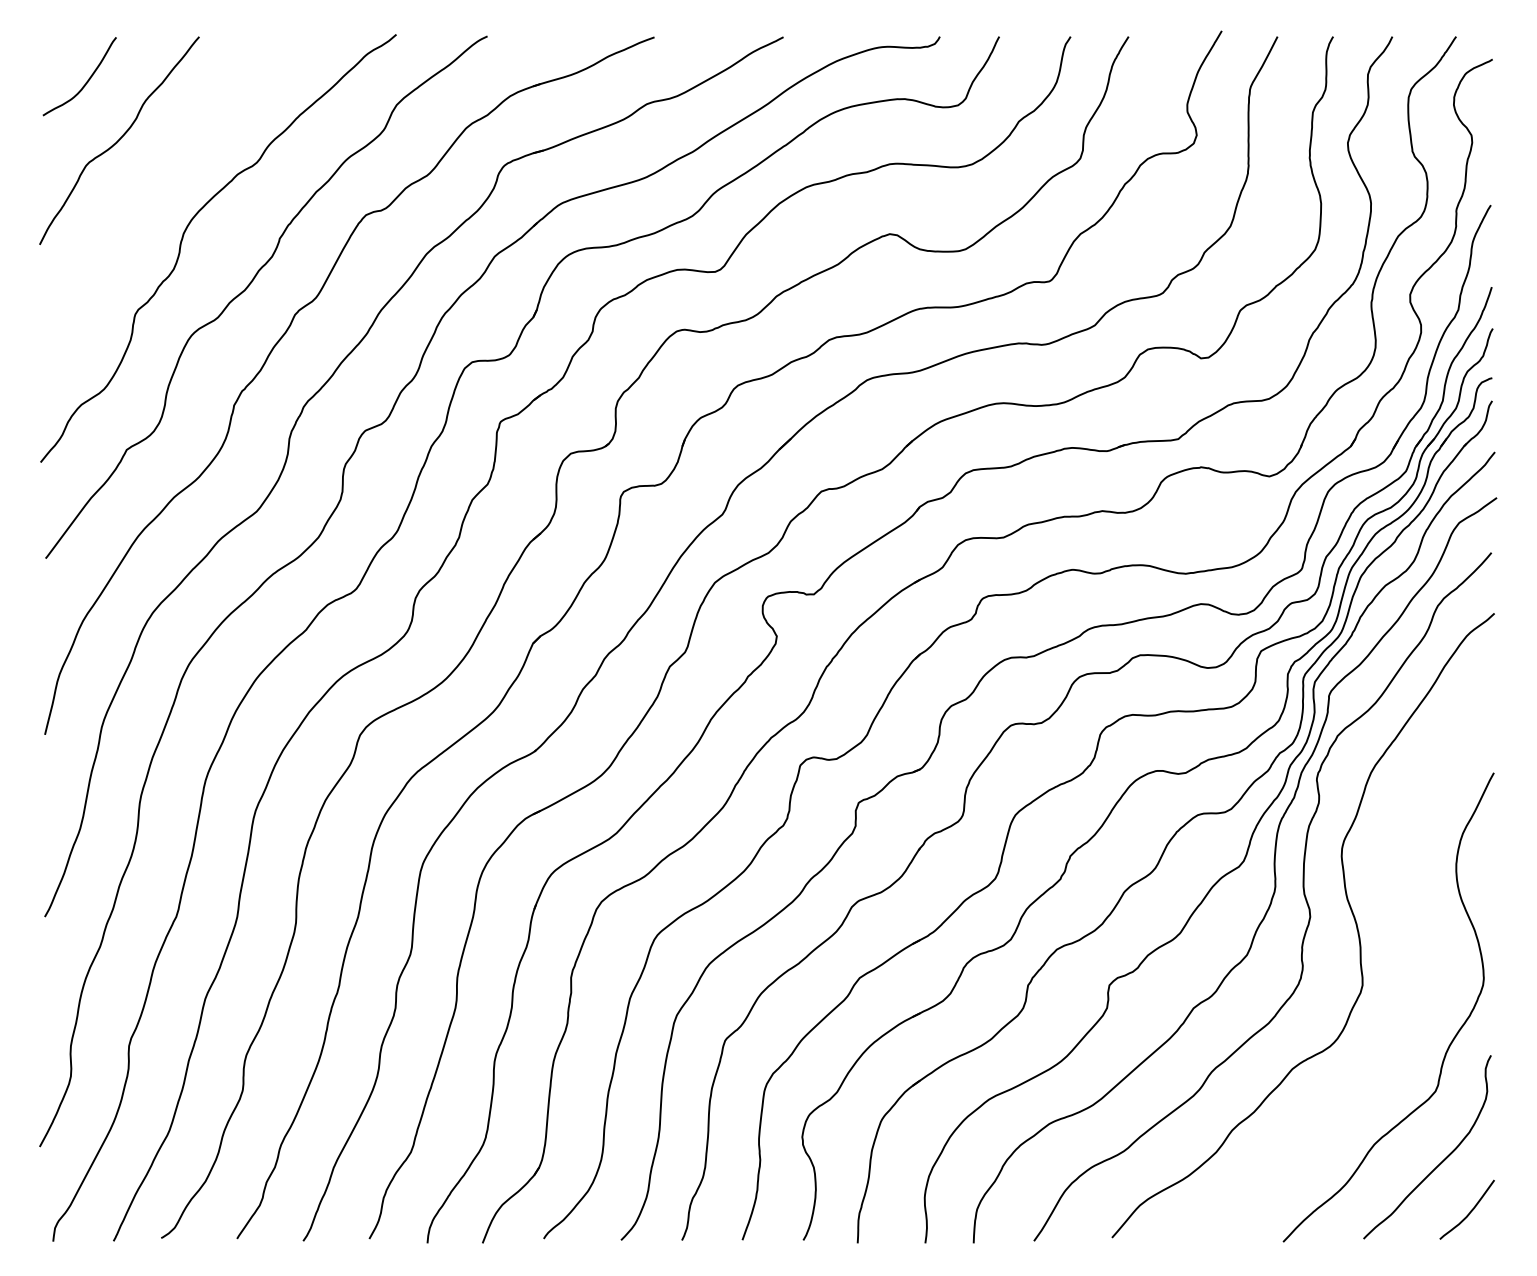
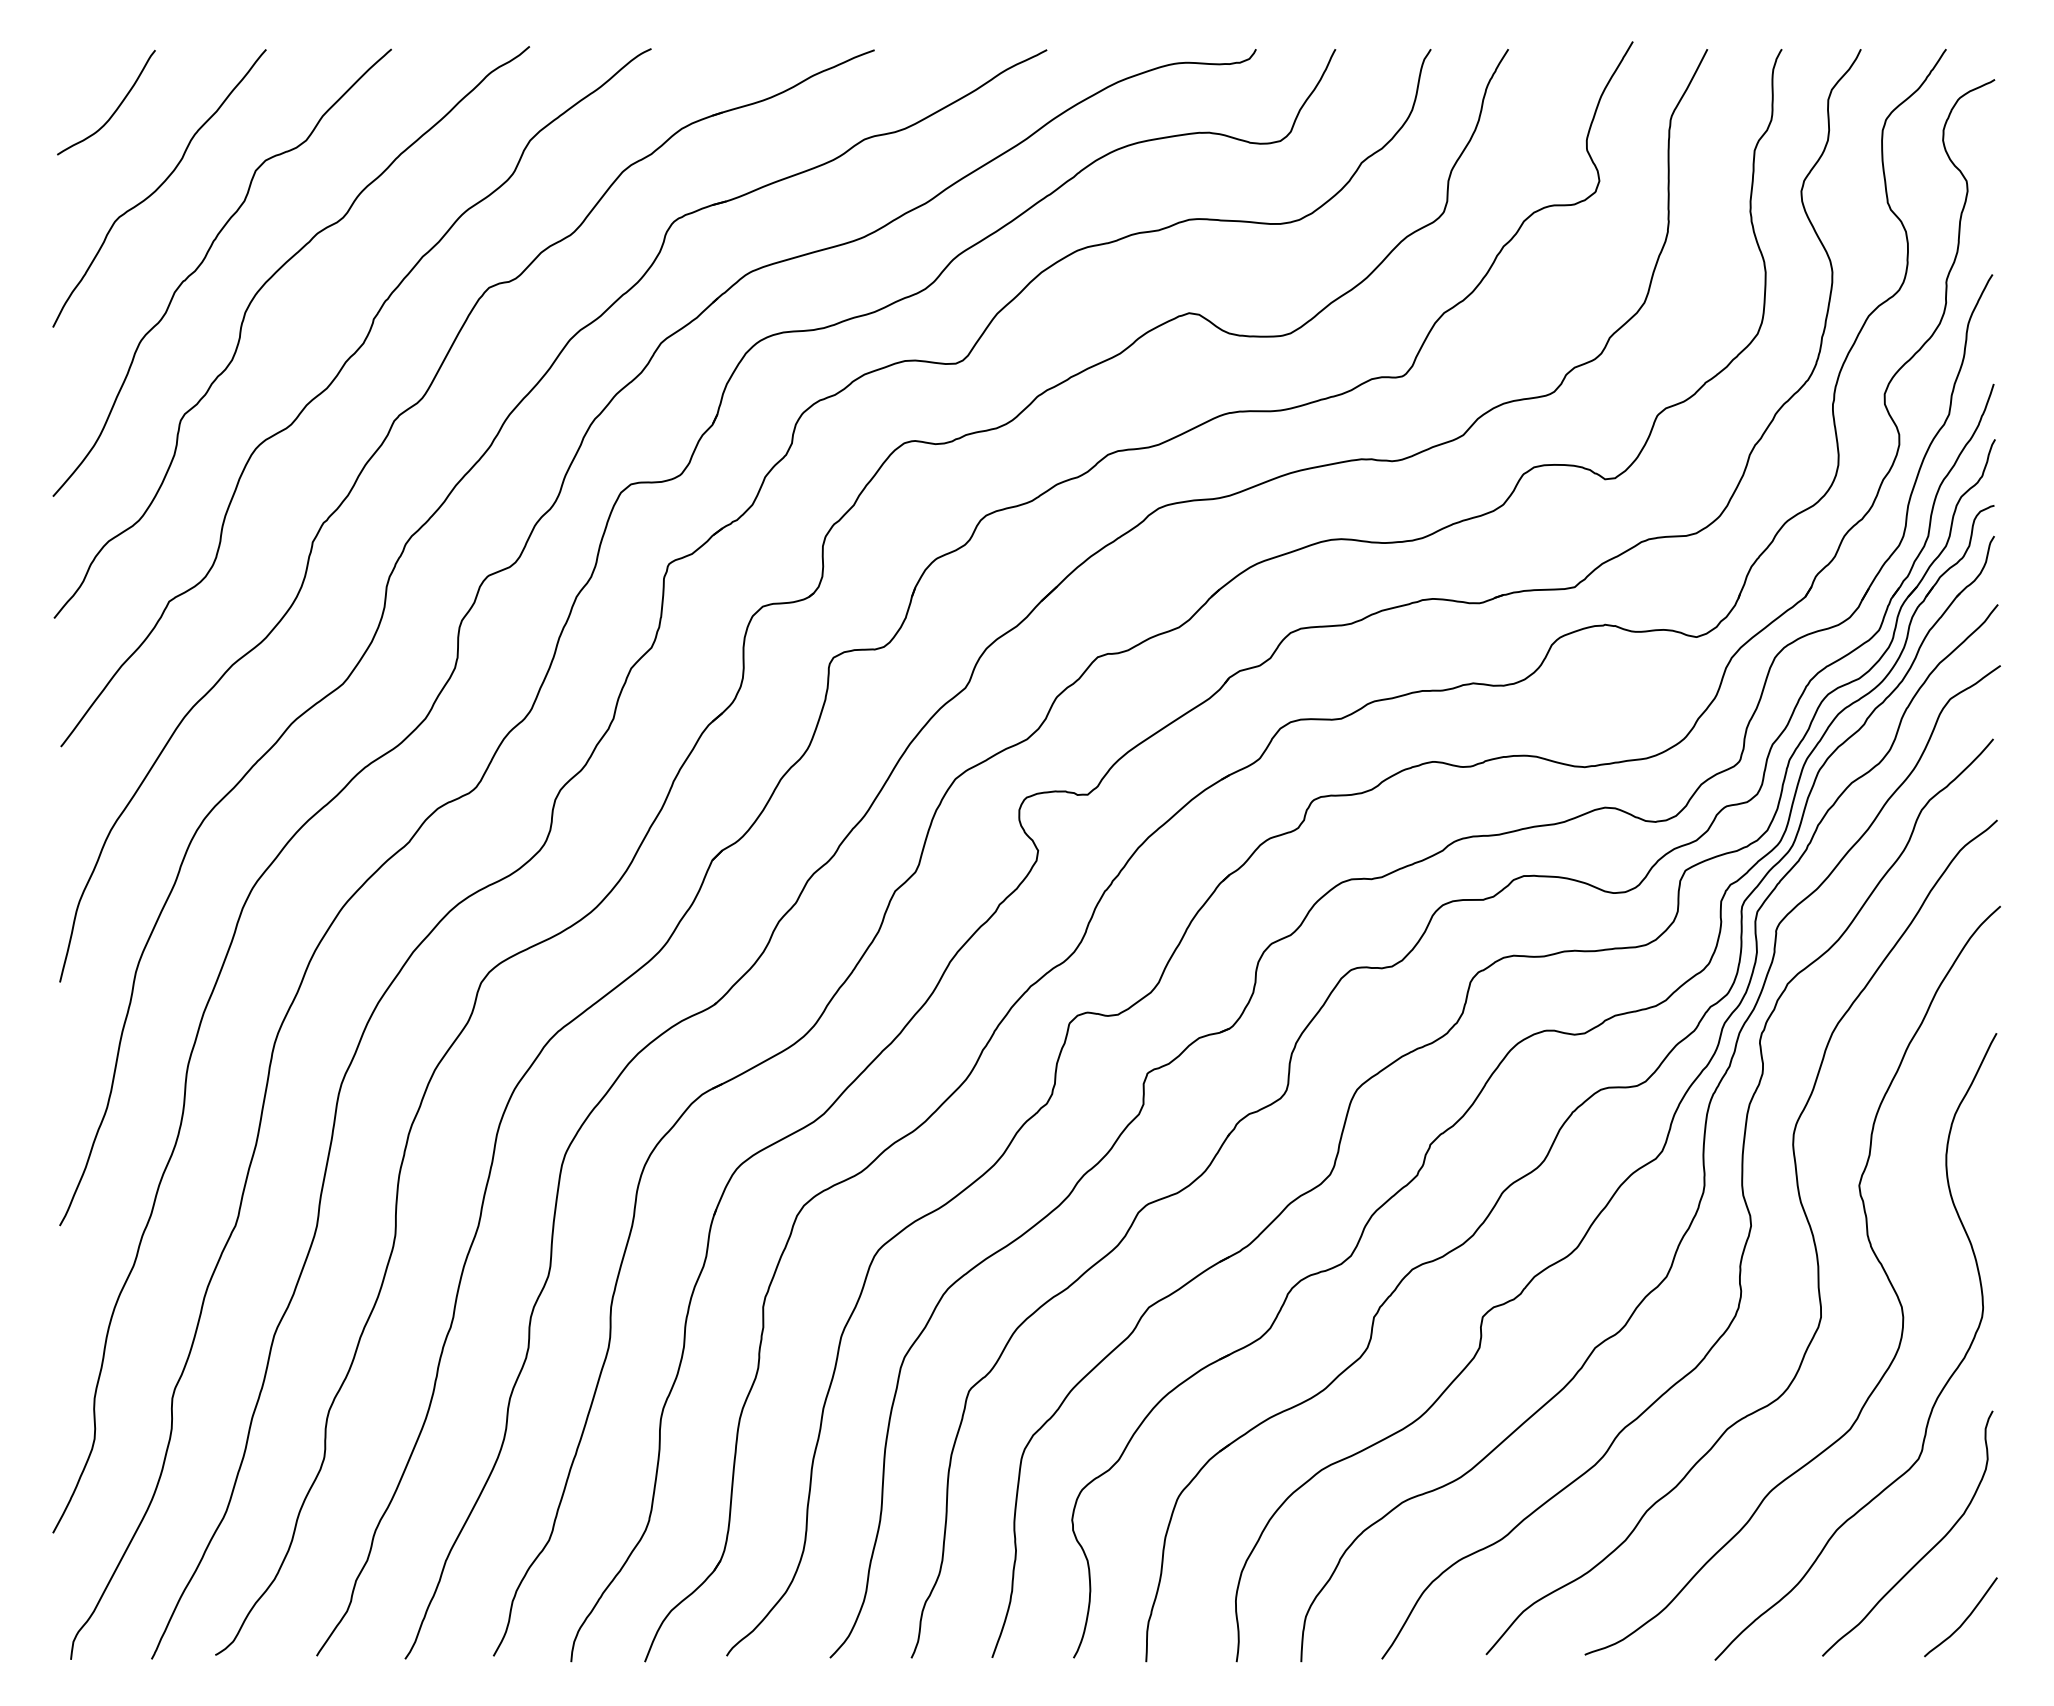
curve: (154, 193) -> (206, 258), added
curve: (1398, 931) -> (1869, 1245), added

